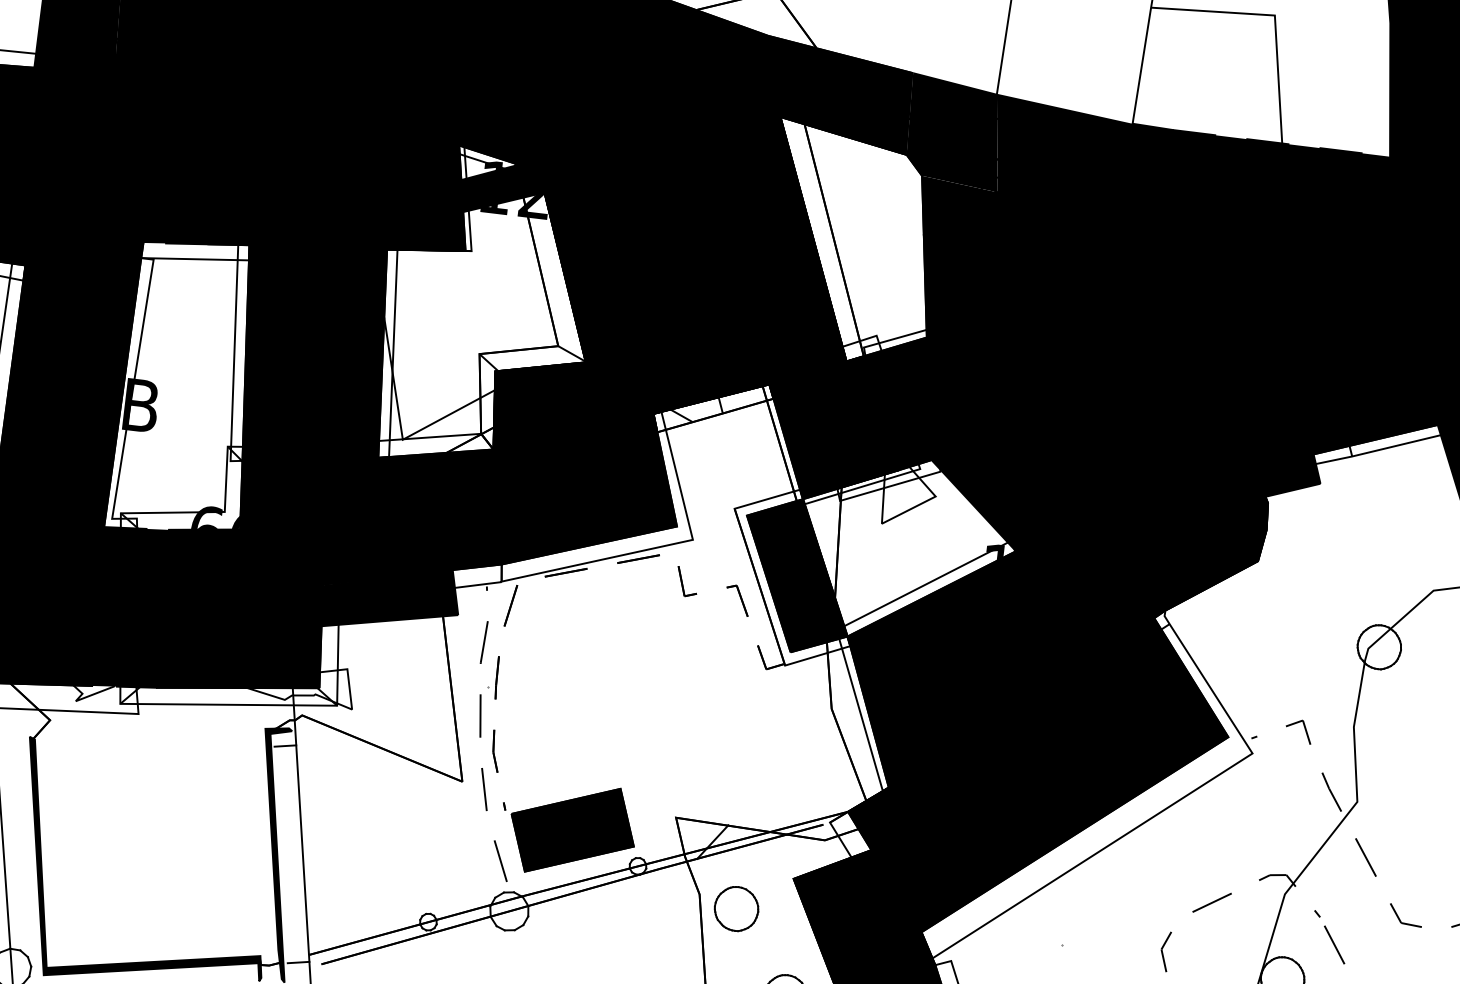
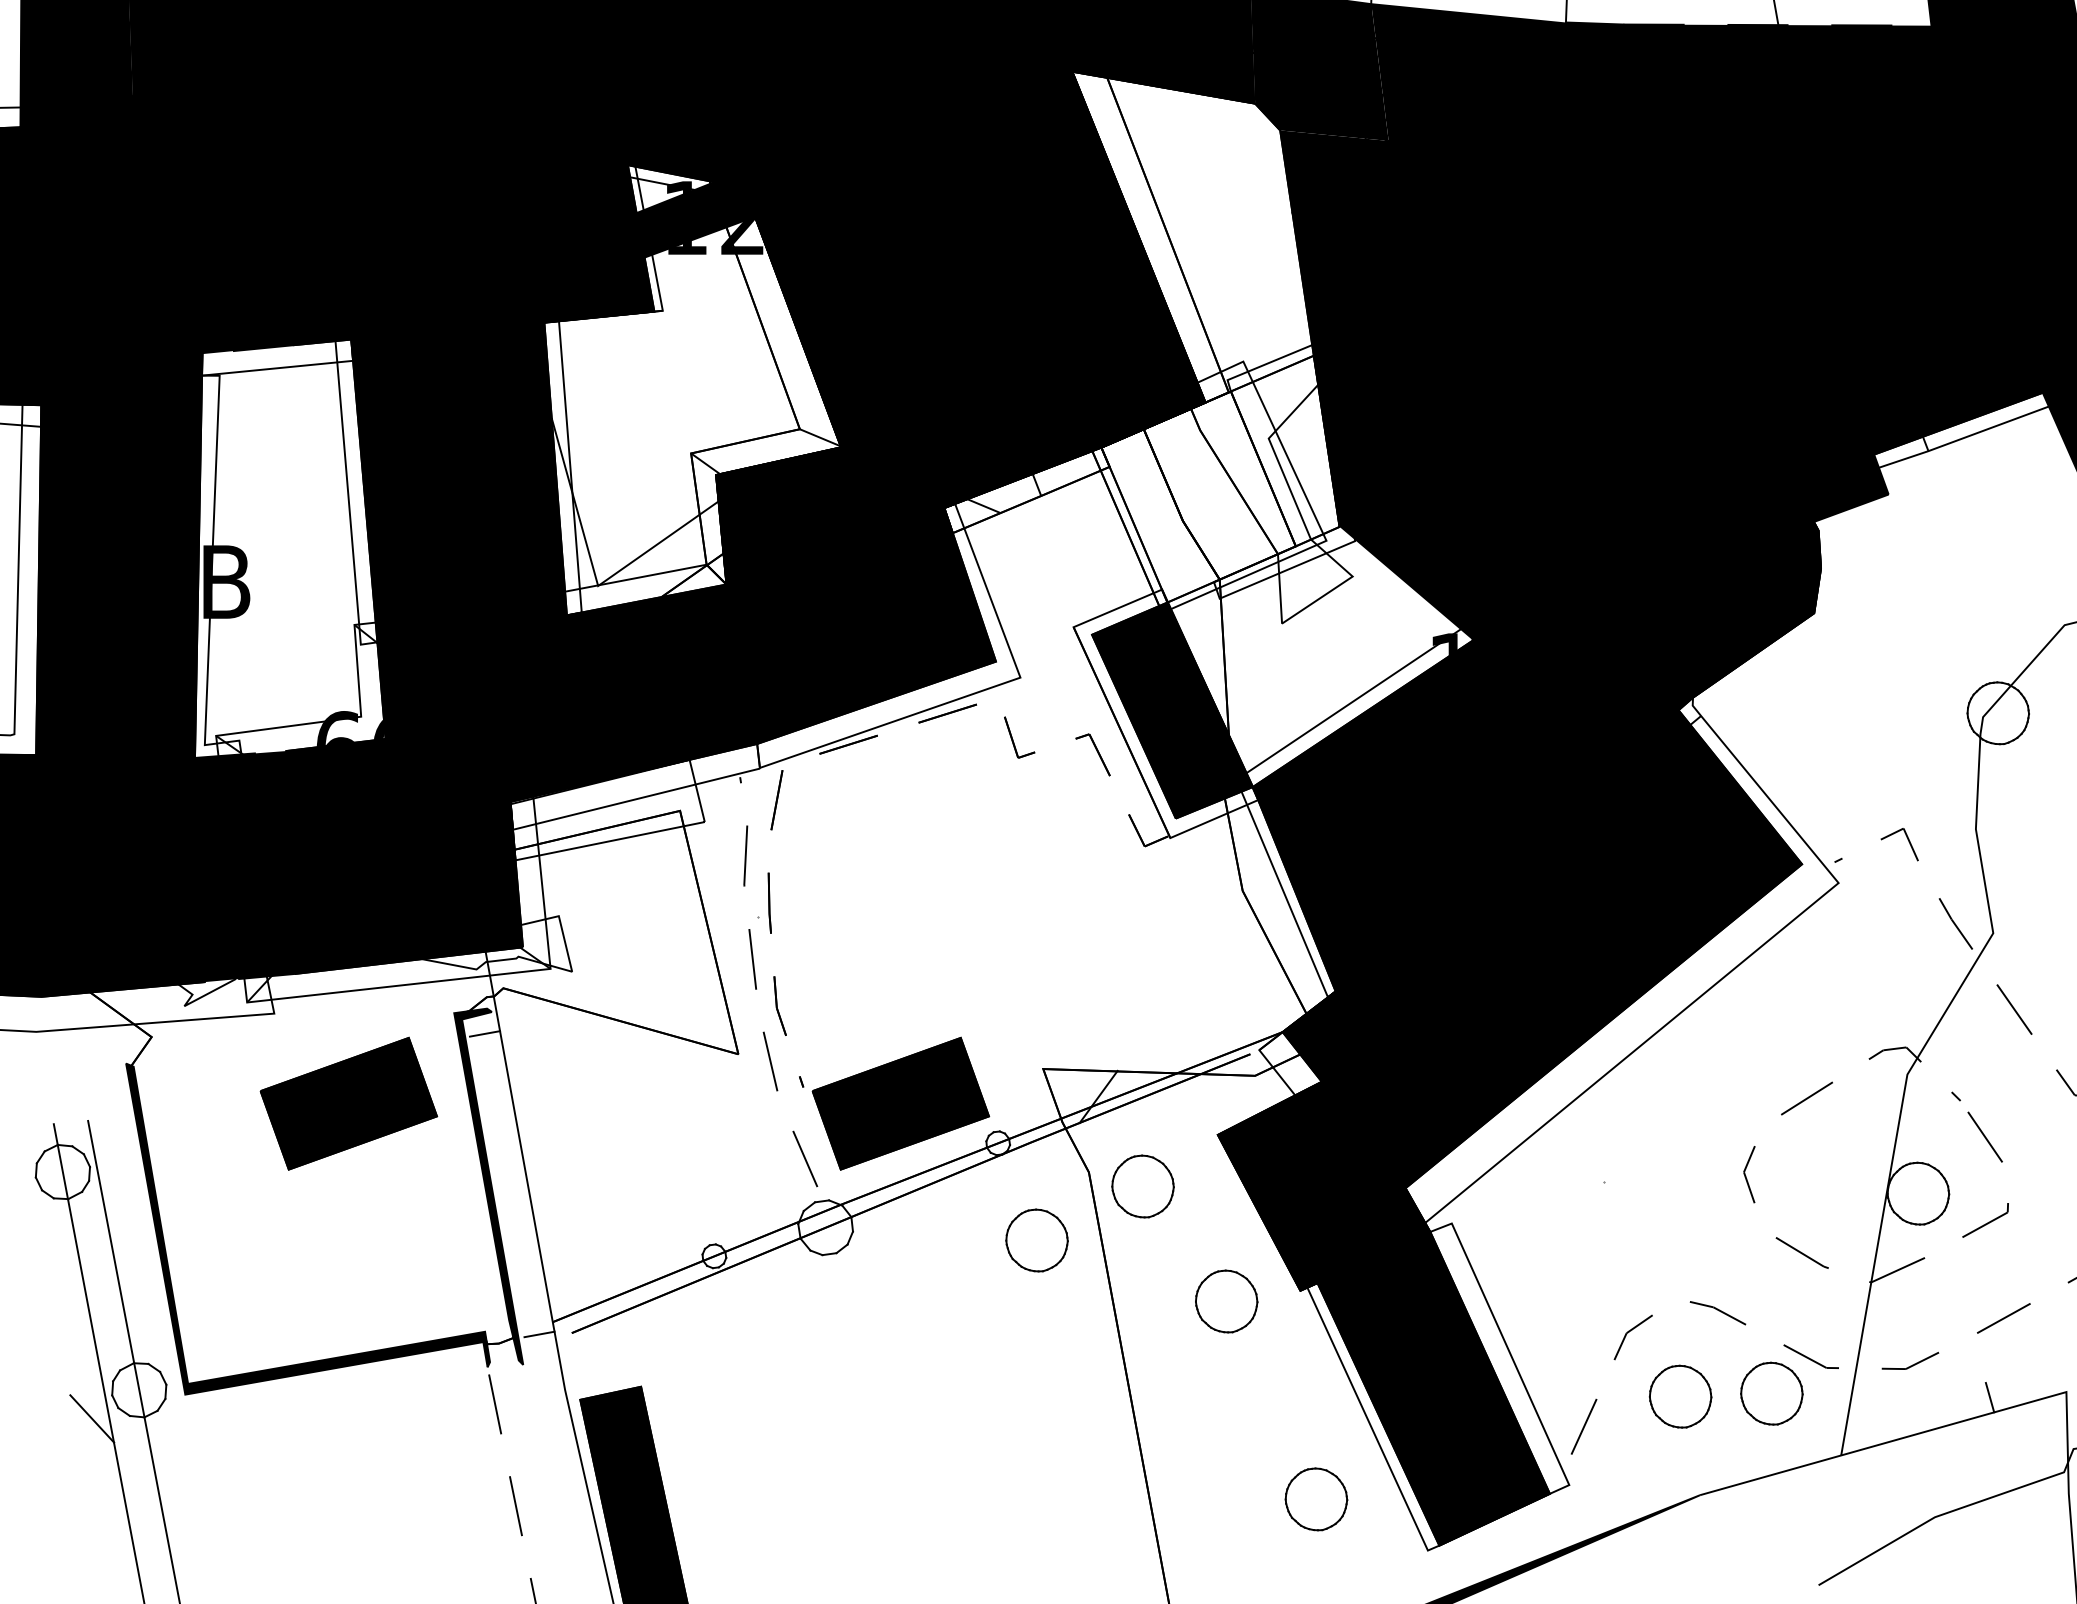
fill: (850, 416) -> (1220, 478), removed
fill: (390, 598) -> (607, 809), removed
part: (183, 783) -> (348, 1103), added
part: (656, 938) -> (1036, 1240), added

